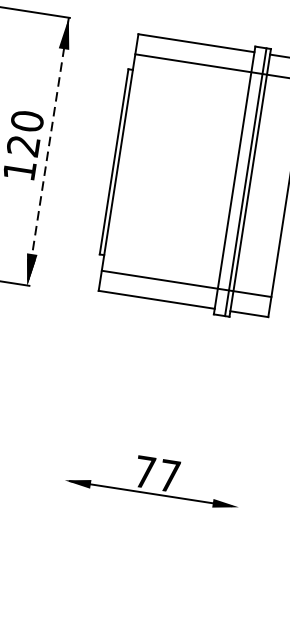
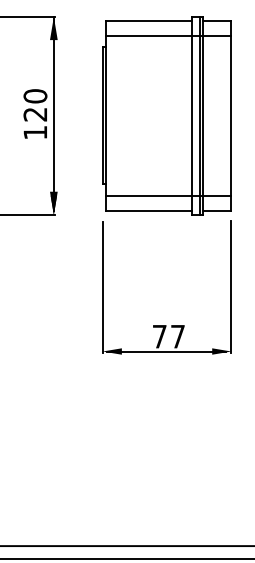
line: (47, 149) -> (53, 114), dashed -> solid
line: (77, 393) -> (102, 287), added
line: (252, 420) -> (231, 287), added

